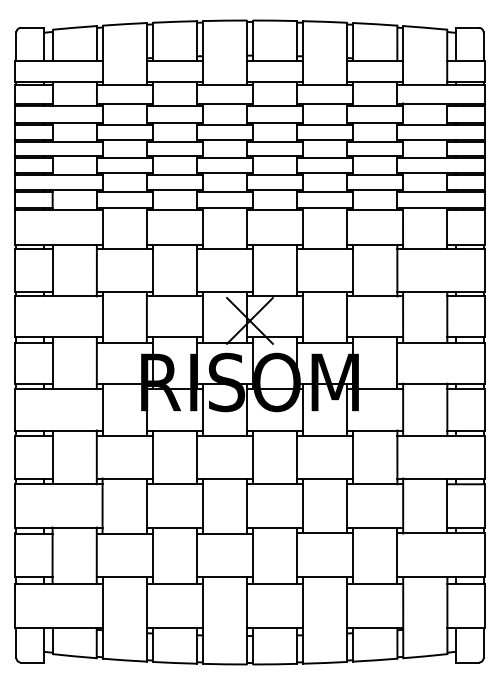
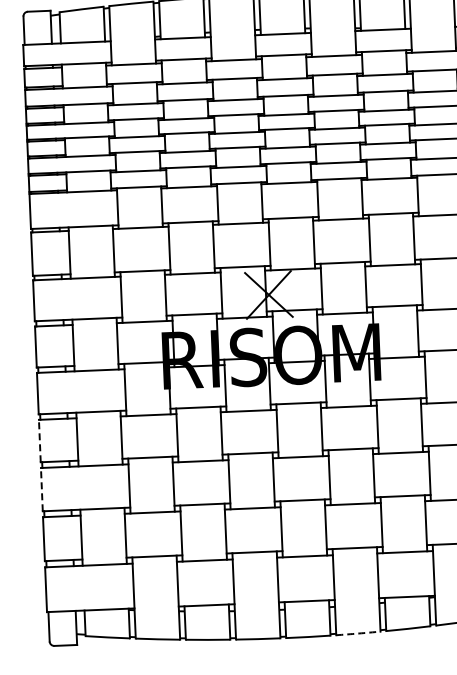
line: (15, 456) -> (40, 440), solid -> dashed
line: (15, 505) -> (42, 489), solid -> dashed
arc: (325, 662) -> (358, 633), solid -> dashed

